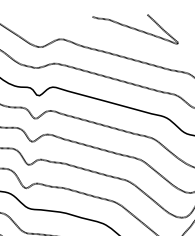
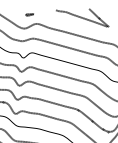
part: (48, 23) -> (29, 14), added

